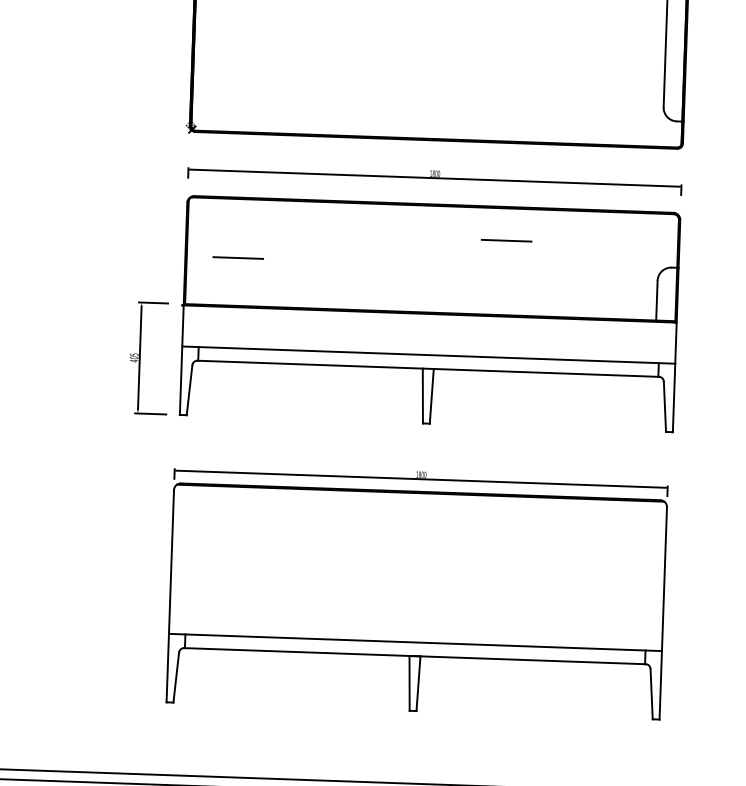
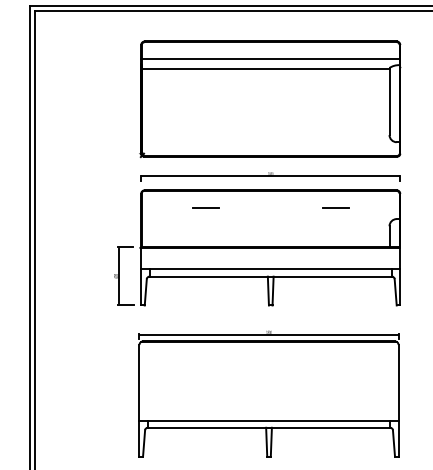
line: (506, 239) -> (335, 207), moved
line: (237, 257) -> (205, 207), moved

